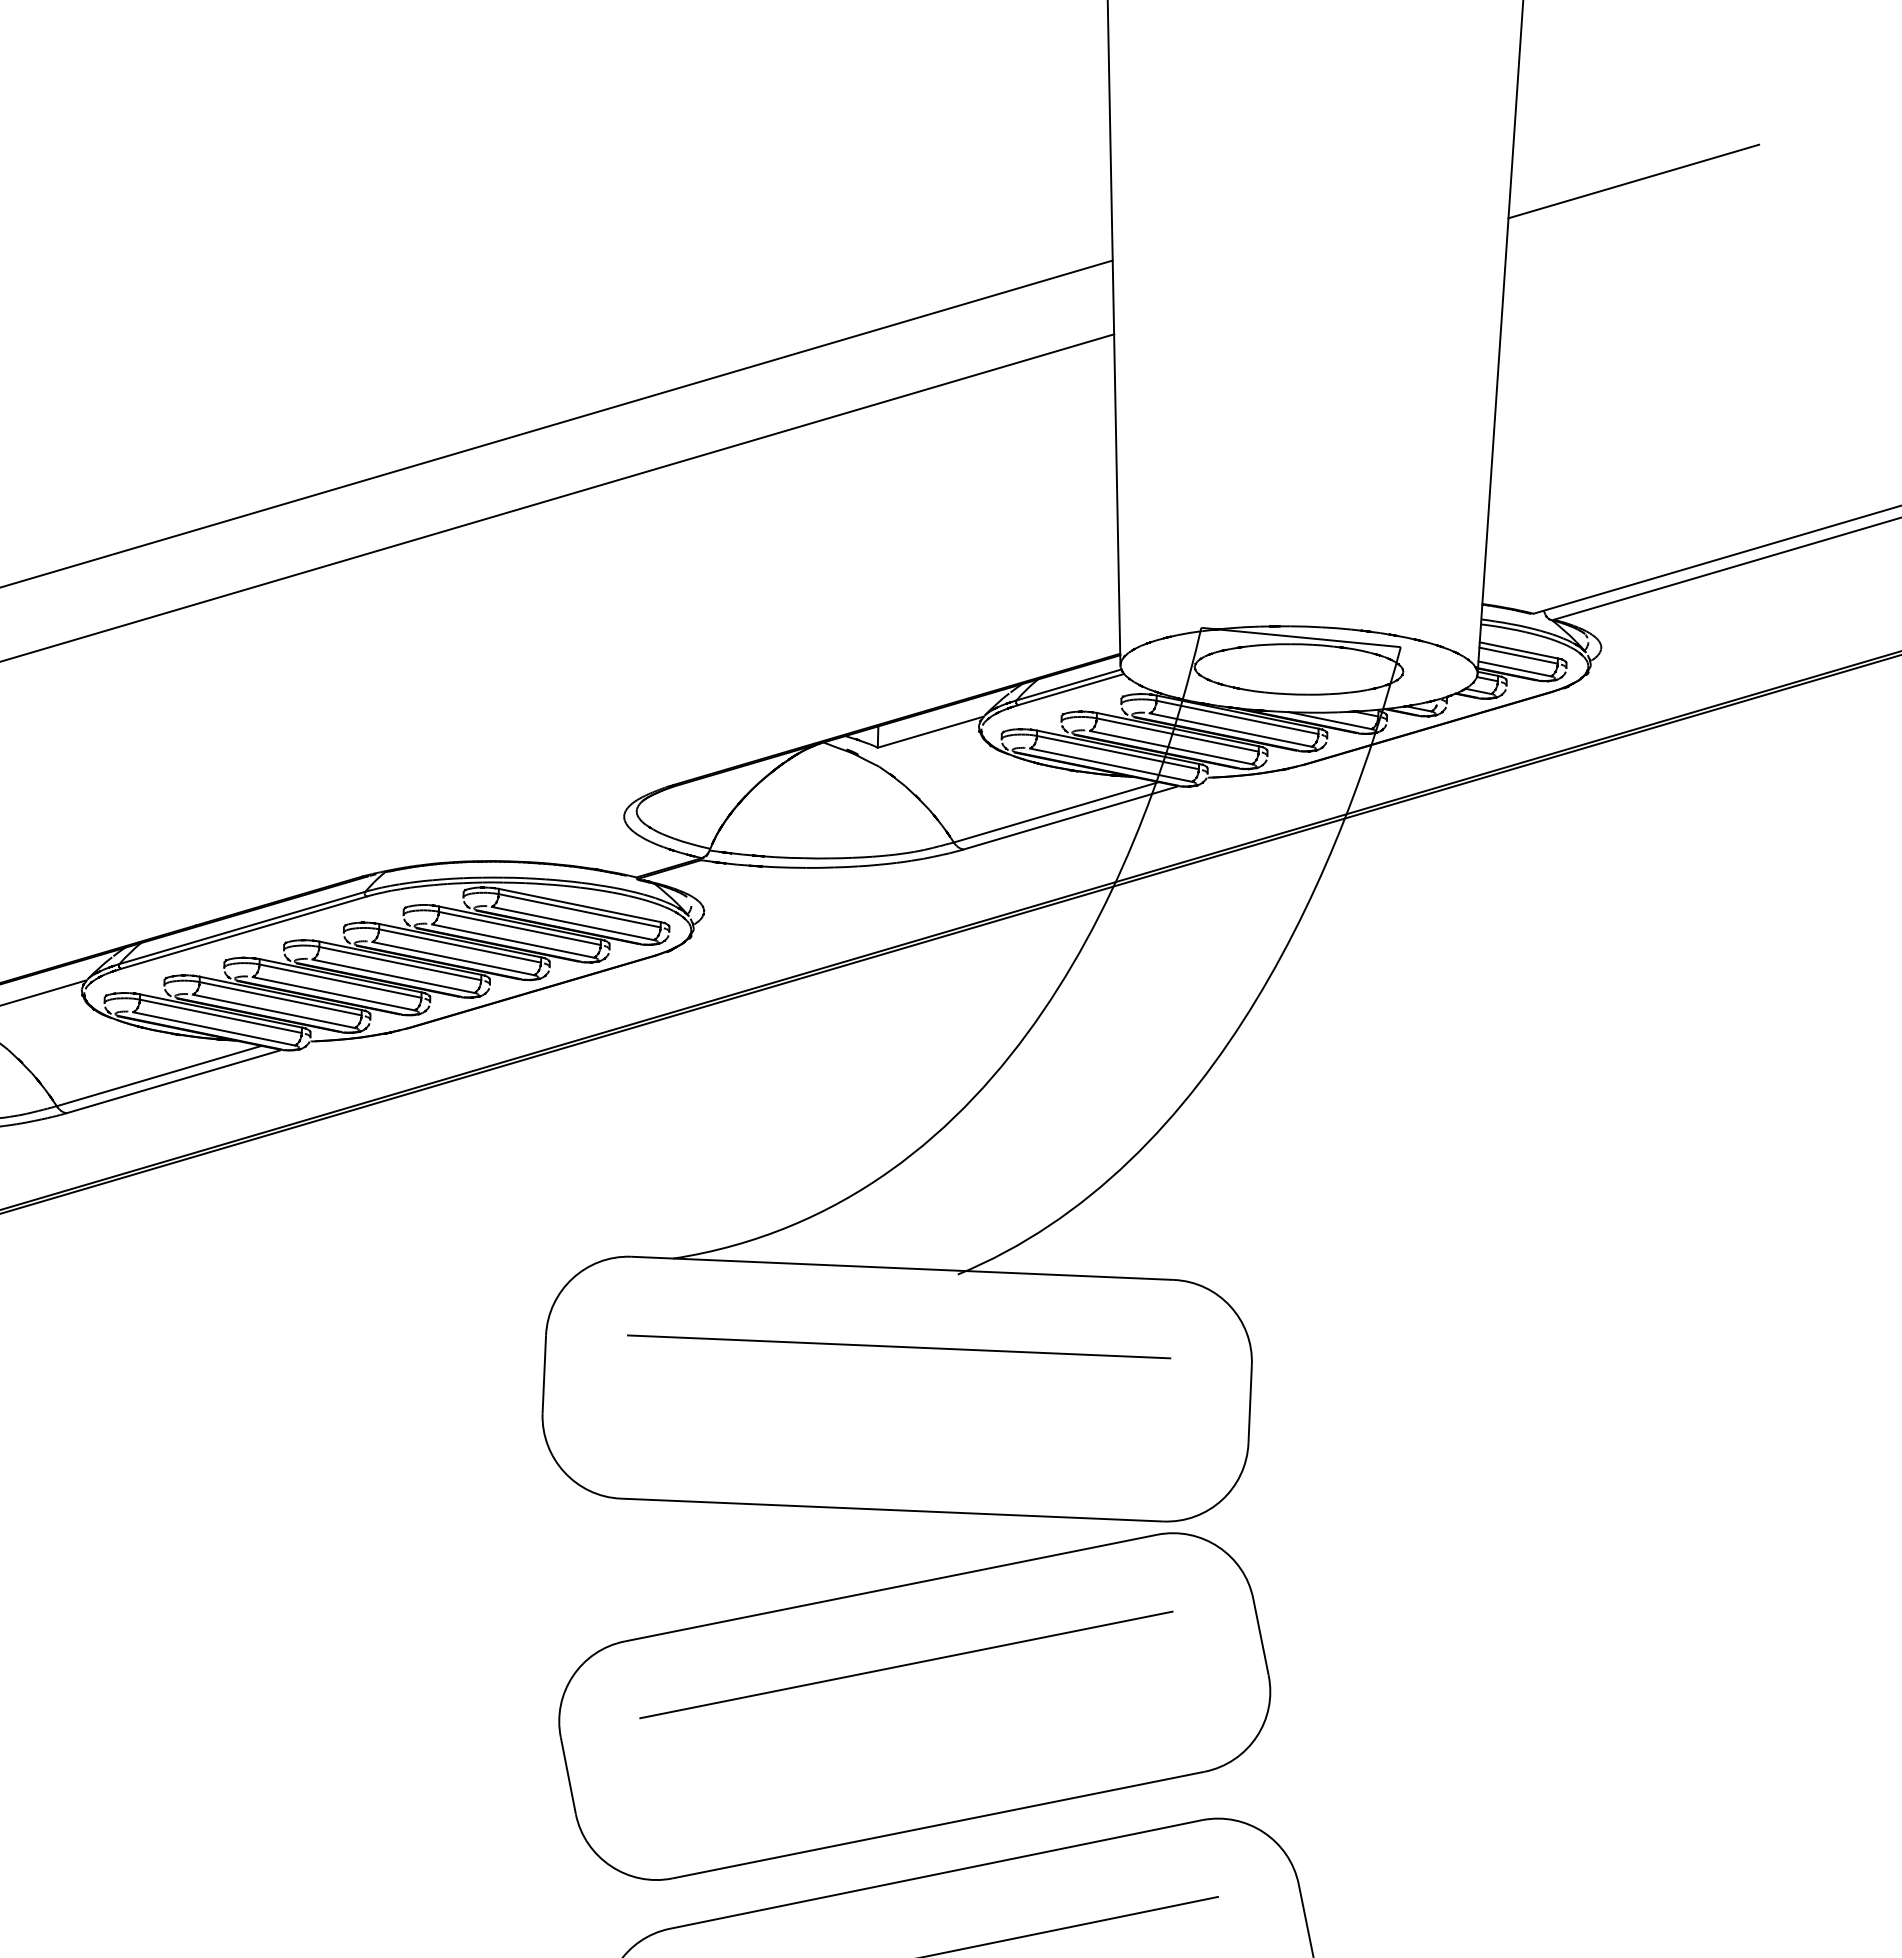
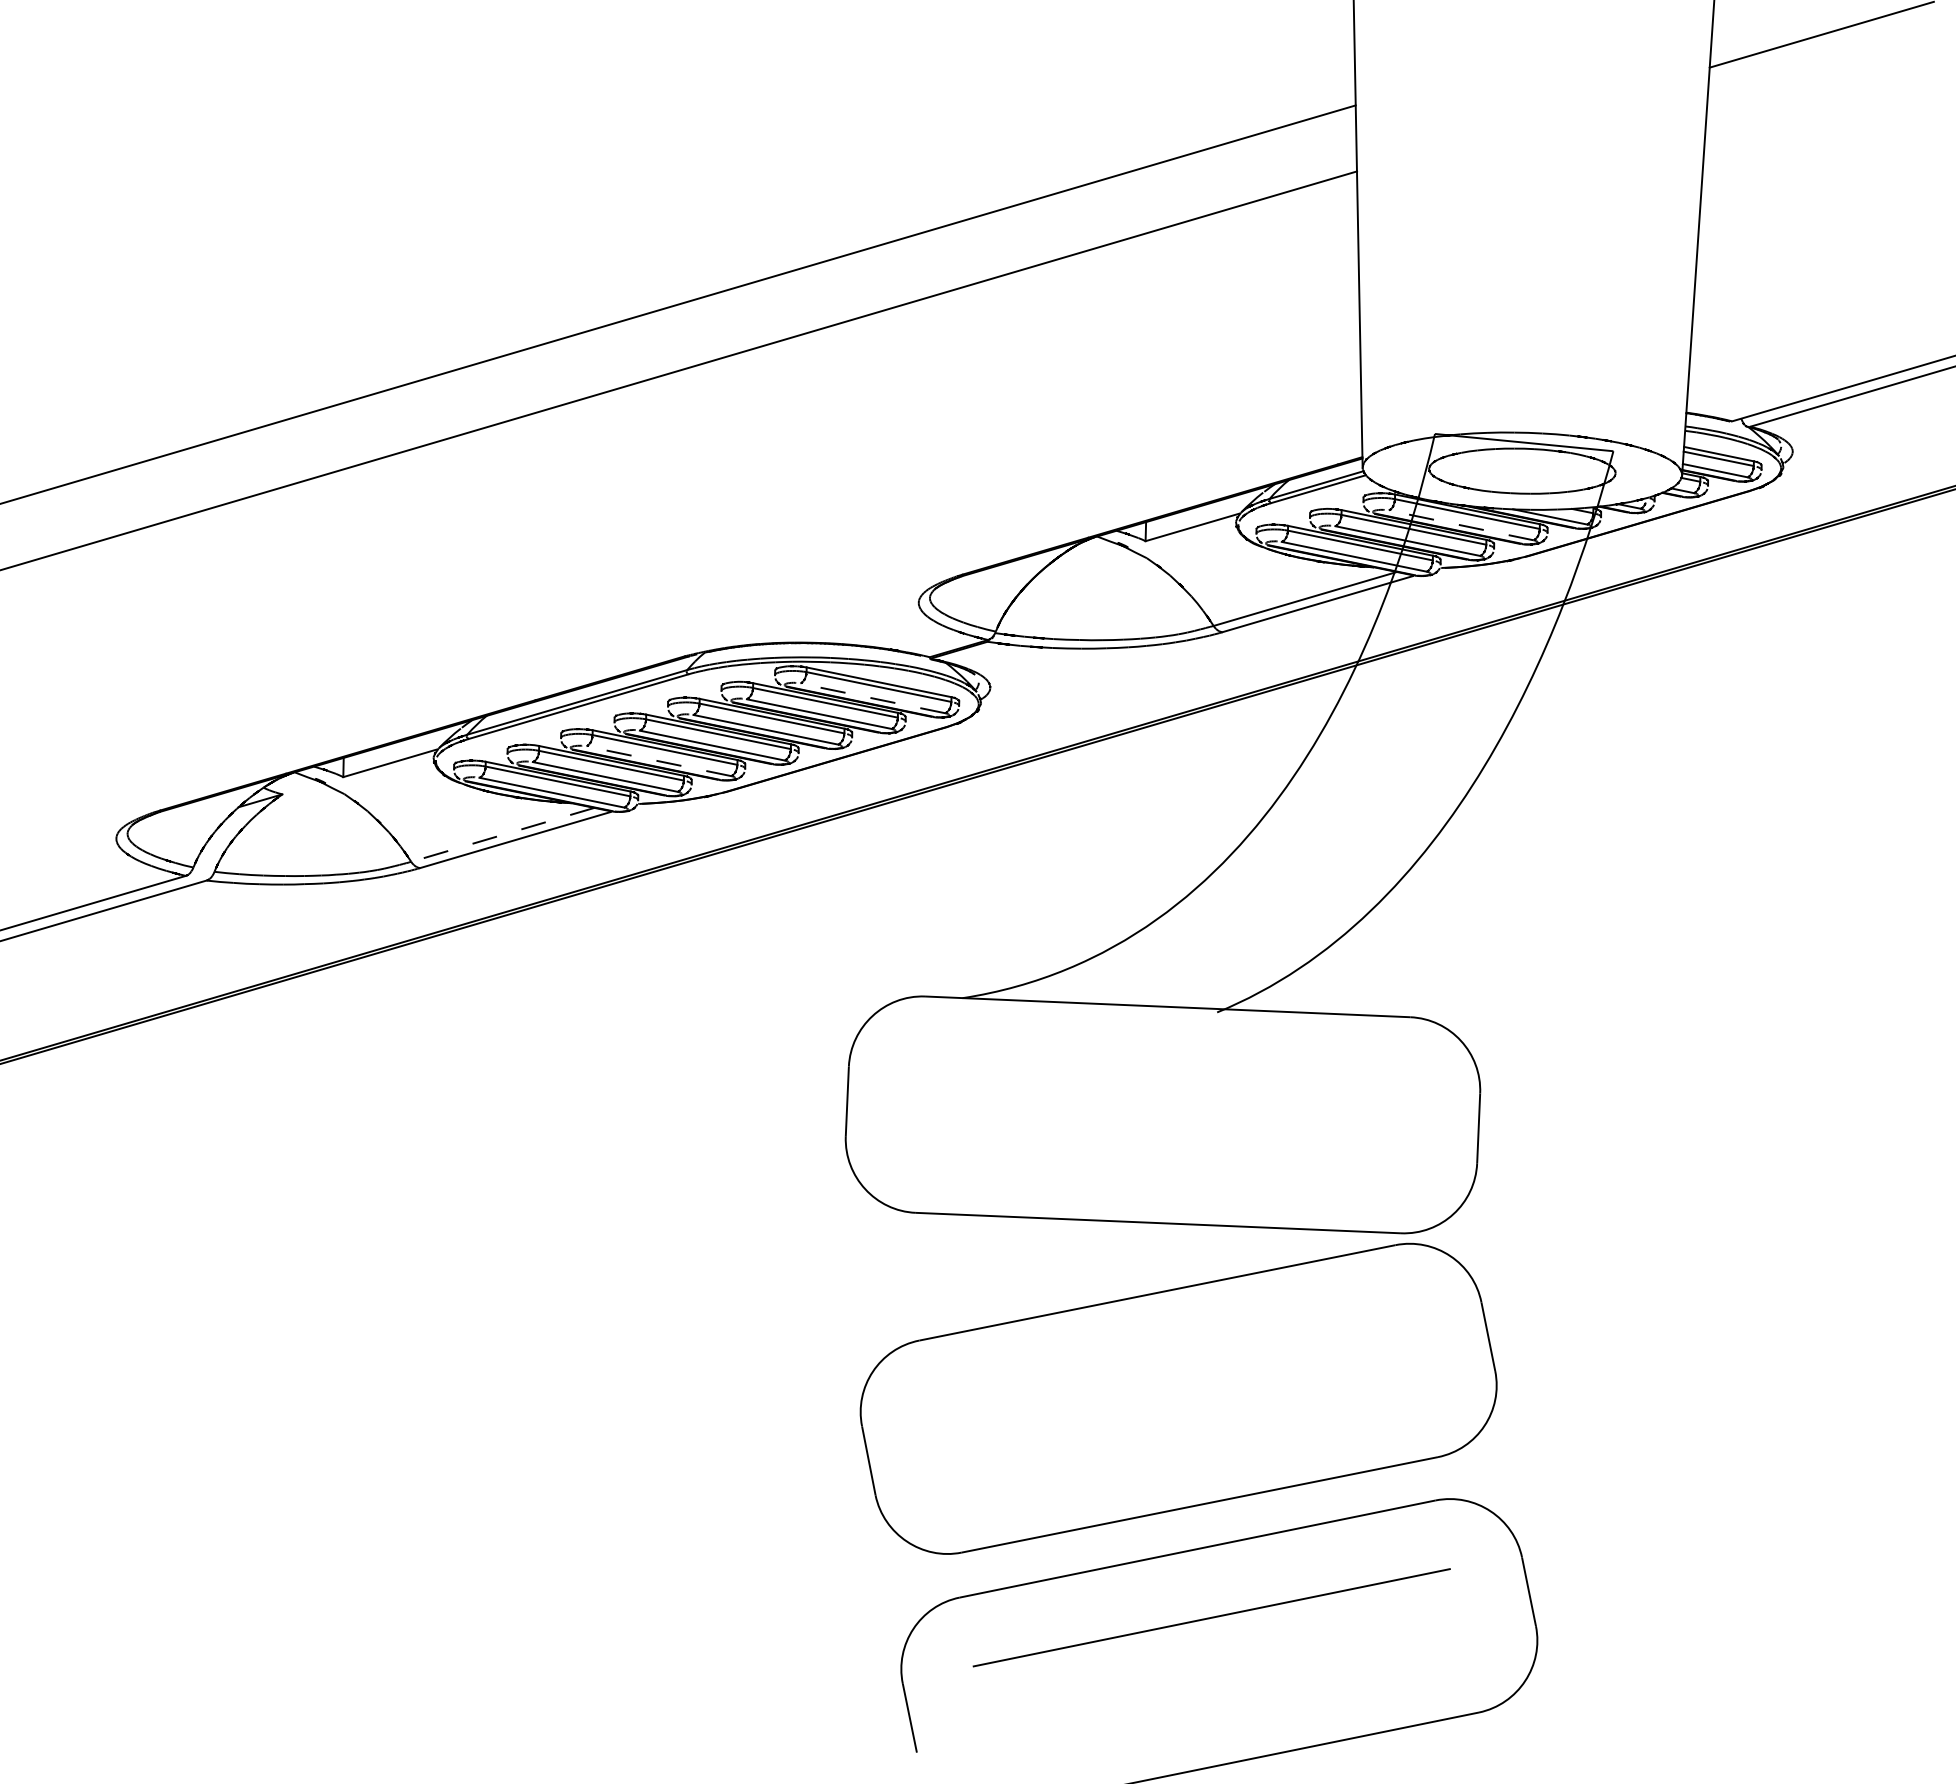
line: (1230, 730) -> (1461, 525), solid -> dashed
line: (572, 923) -> (872, 698), solid -> dashed
line: (333, 994) -> (658, 761), solid -> dashed
line: (158, 1075) -> (502, 834), solid -> dashed
line: (898, 1346) -> (1164, 1076), removed
line: (906, 1664) -> (1171, 1361), removed

